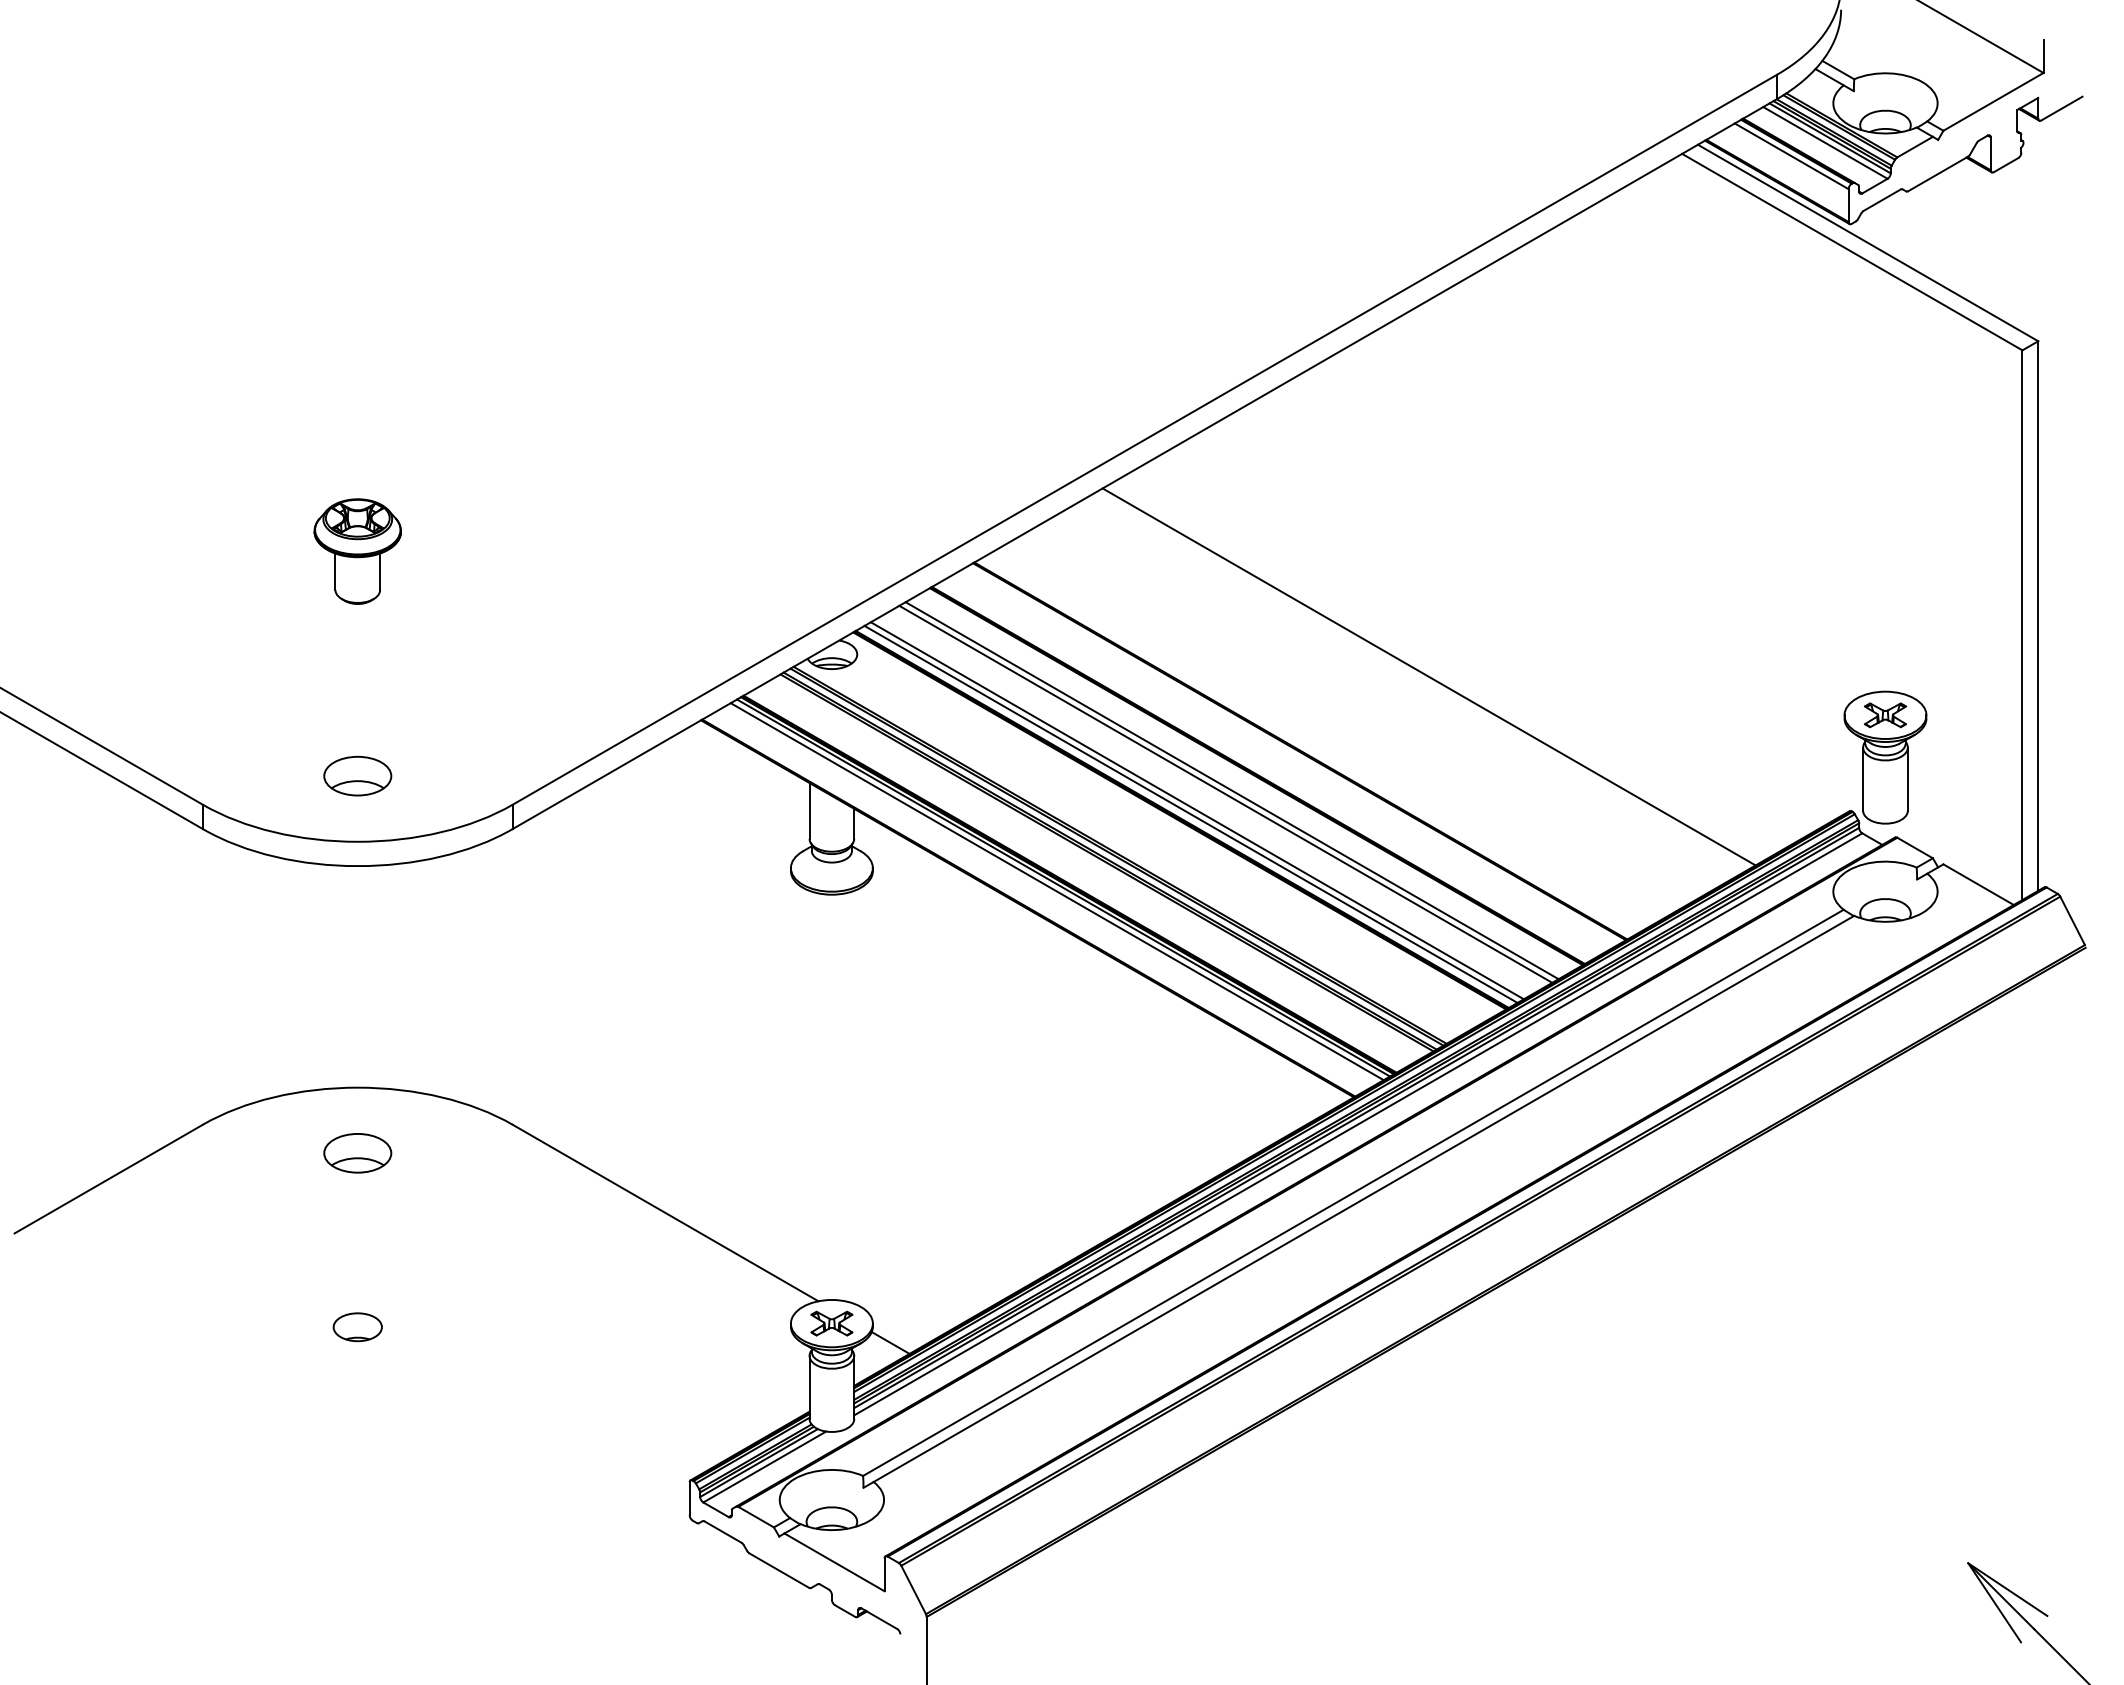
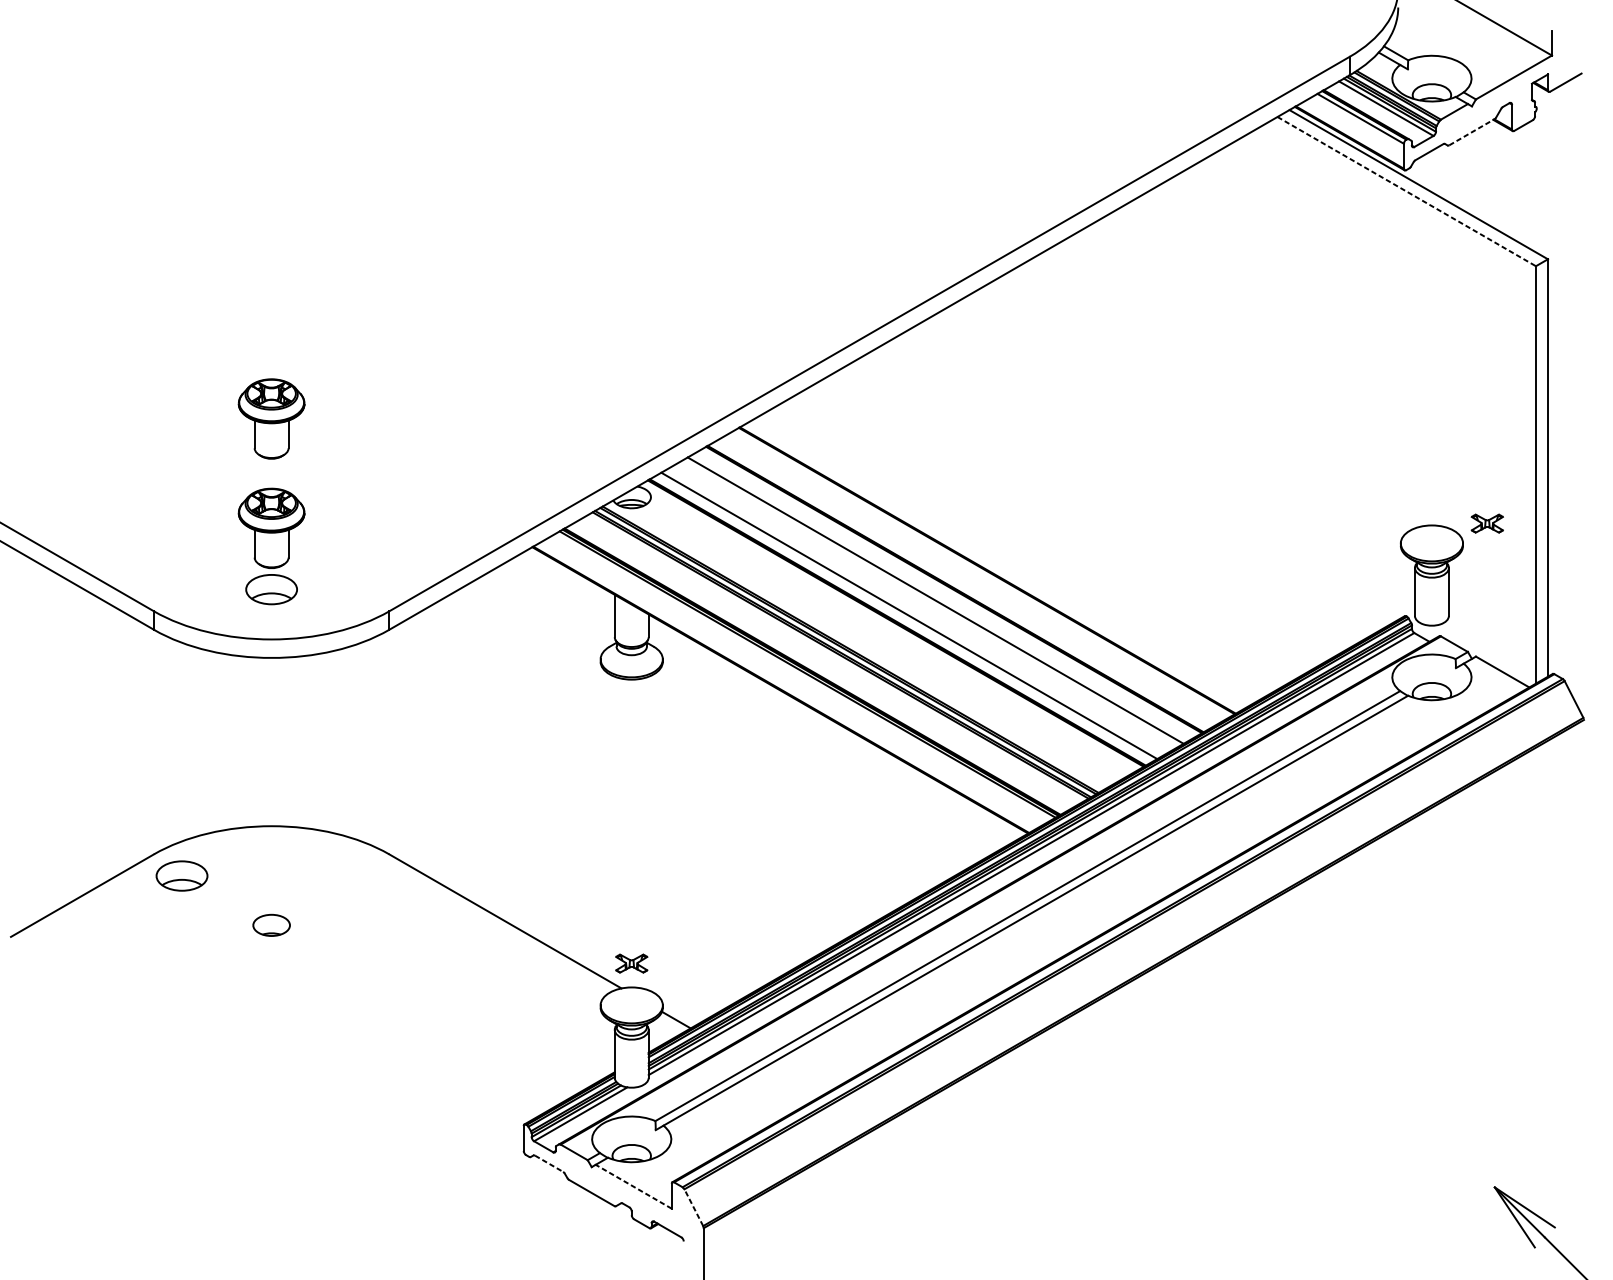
line: (1938, 173) -> (1472, 131), solid -> dashed
line: (1852, 252) -> (1406, 191), solid -> dashed
line: (1428, 676) -> (1084, 513), removed
part: (357, 695) -> (271, 528), added
part: (1885, 715) -> (1487, 523), moved
line: (1225, 793) -> (930, 602), removed
line: (1190, 813) -> (904, 617), removed
line: (1056, 891) -> (802, 677), removed
part: (357, 1153) -> (181, 876), moved
part: (831, 1323) -> (631, 963), moved
part: (357, 1327) -> (271, 925), moved
line: (723, 1532) -> (549, 1164), solid -> dashed
line: (834, 1562) -> (633, 1186), solid -> dashed
line: (913, 1589) -> (693, 1207), solid -> dashed

